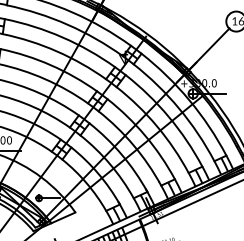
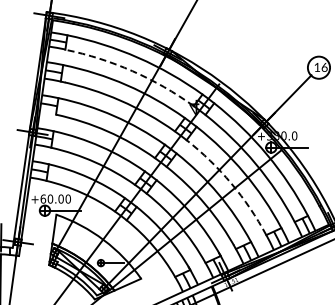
arc: (67, 24) -> (132, 71), solid -> dashed
arc: (157, 126) -> (231, 183), solid -> dashed

